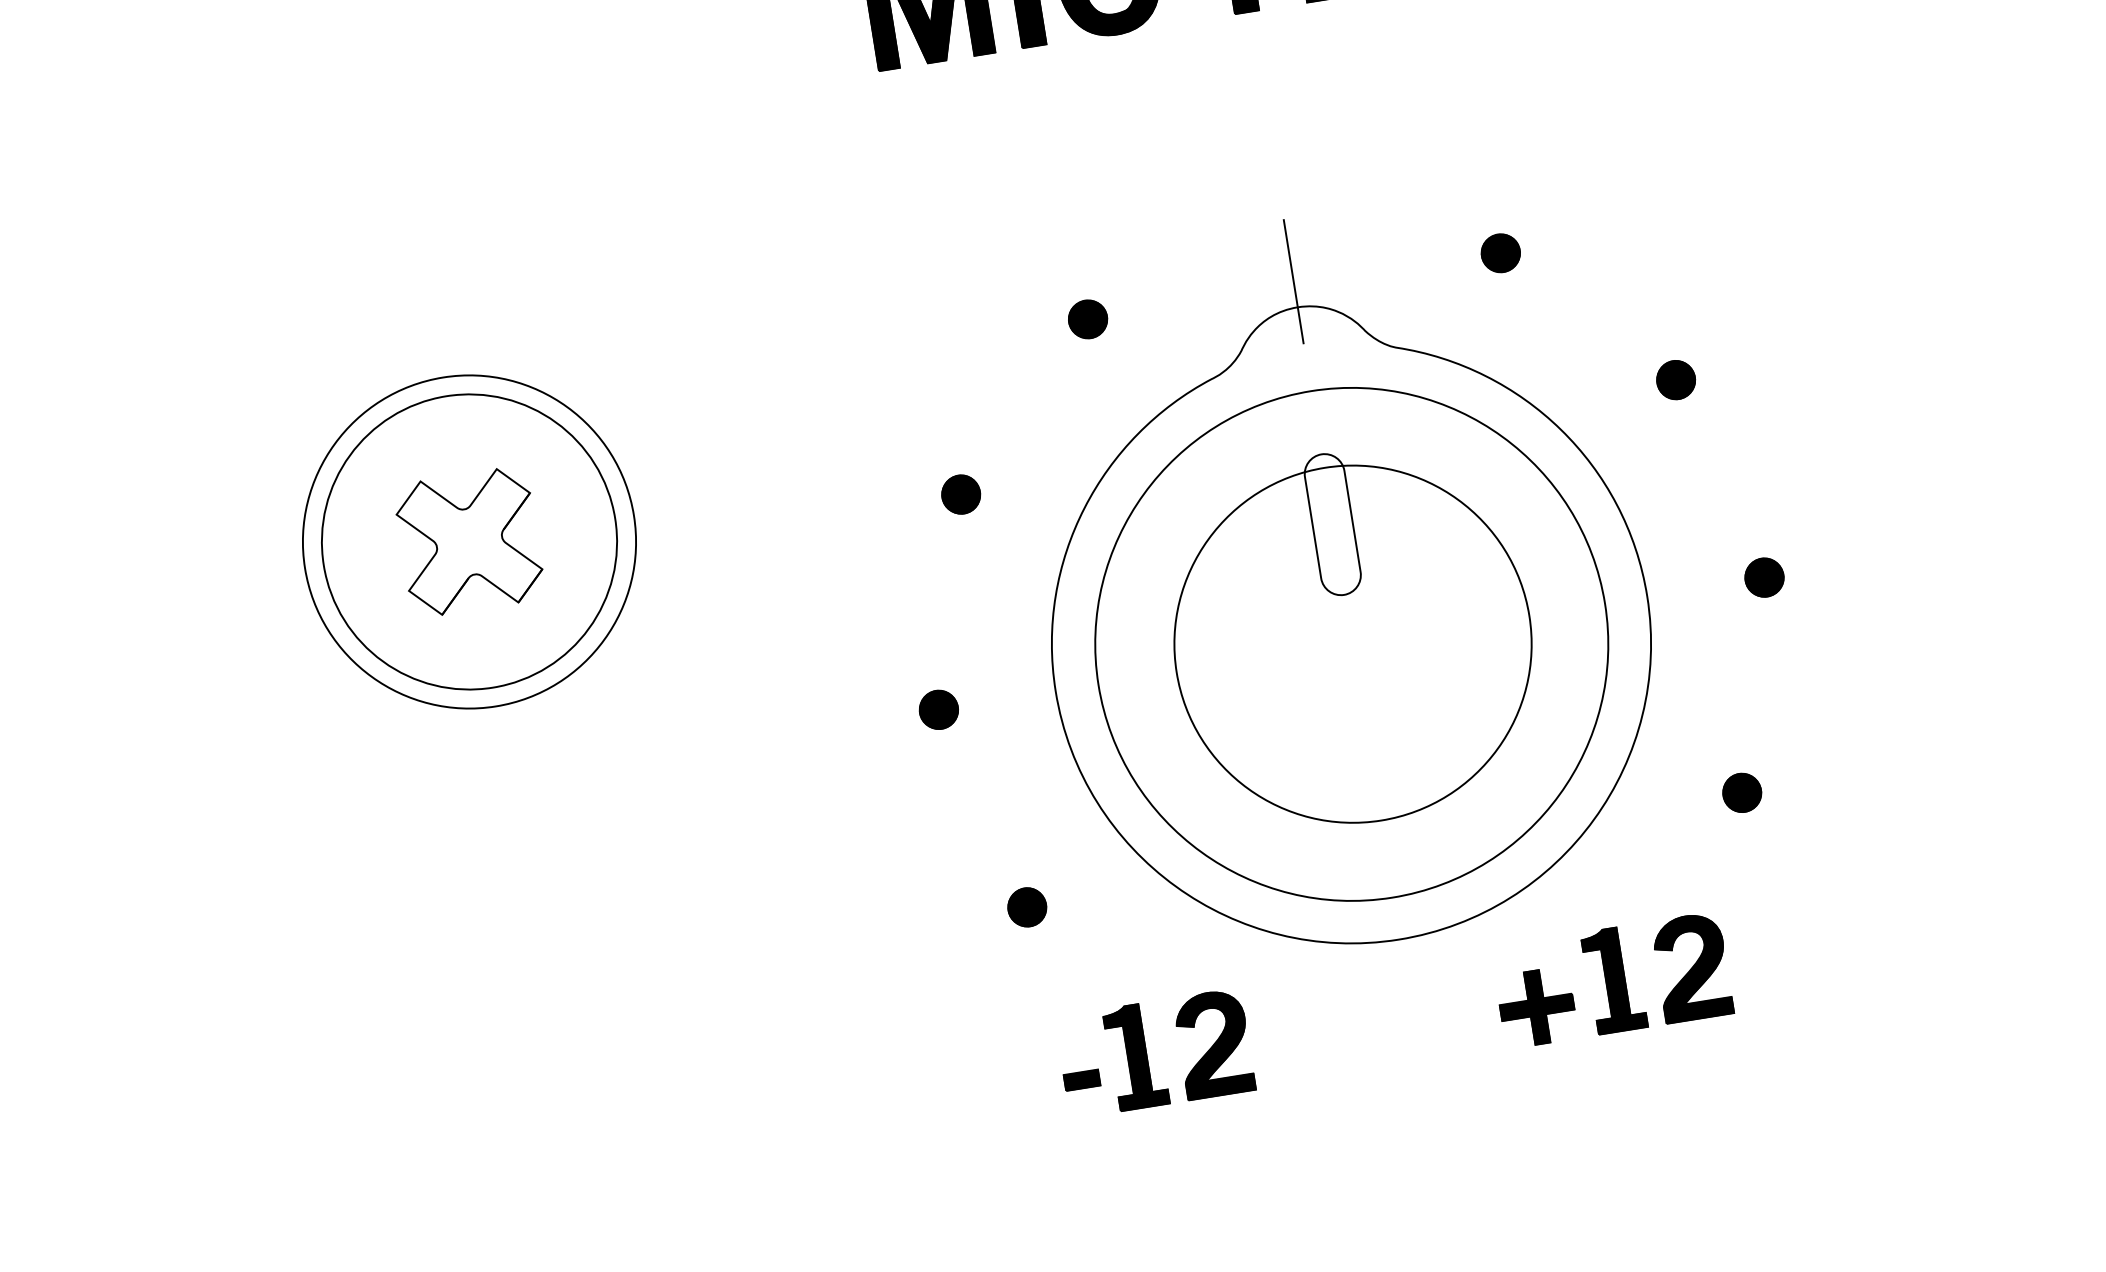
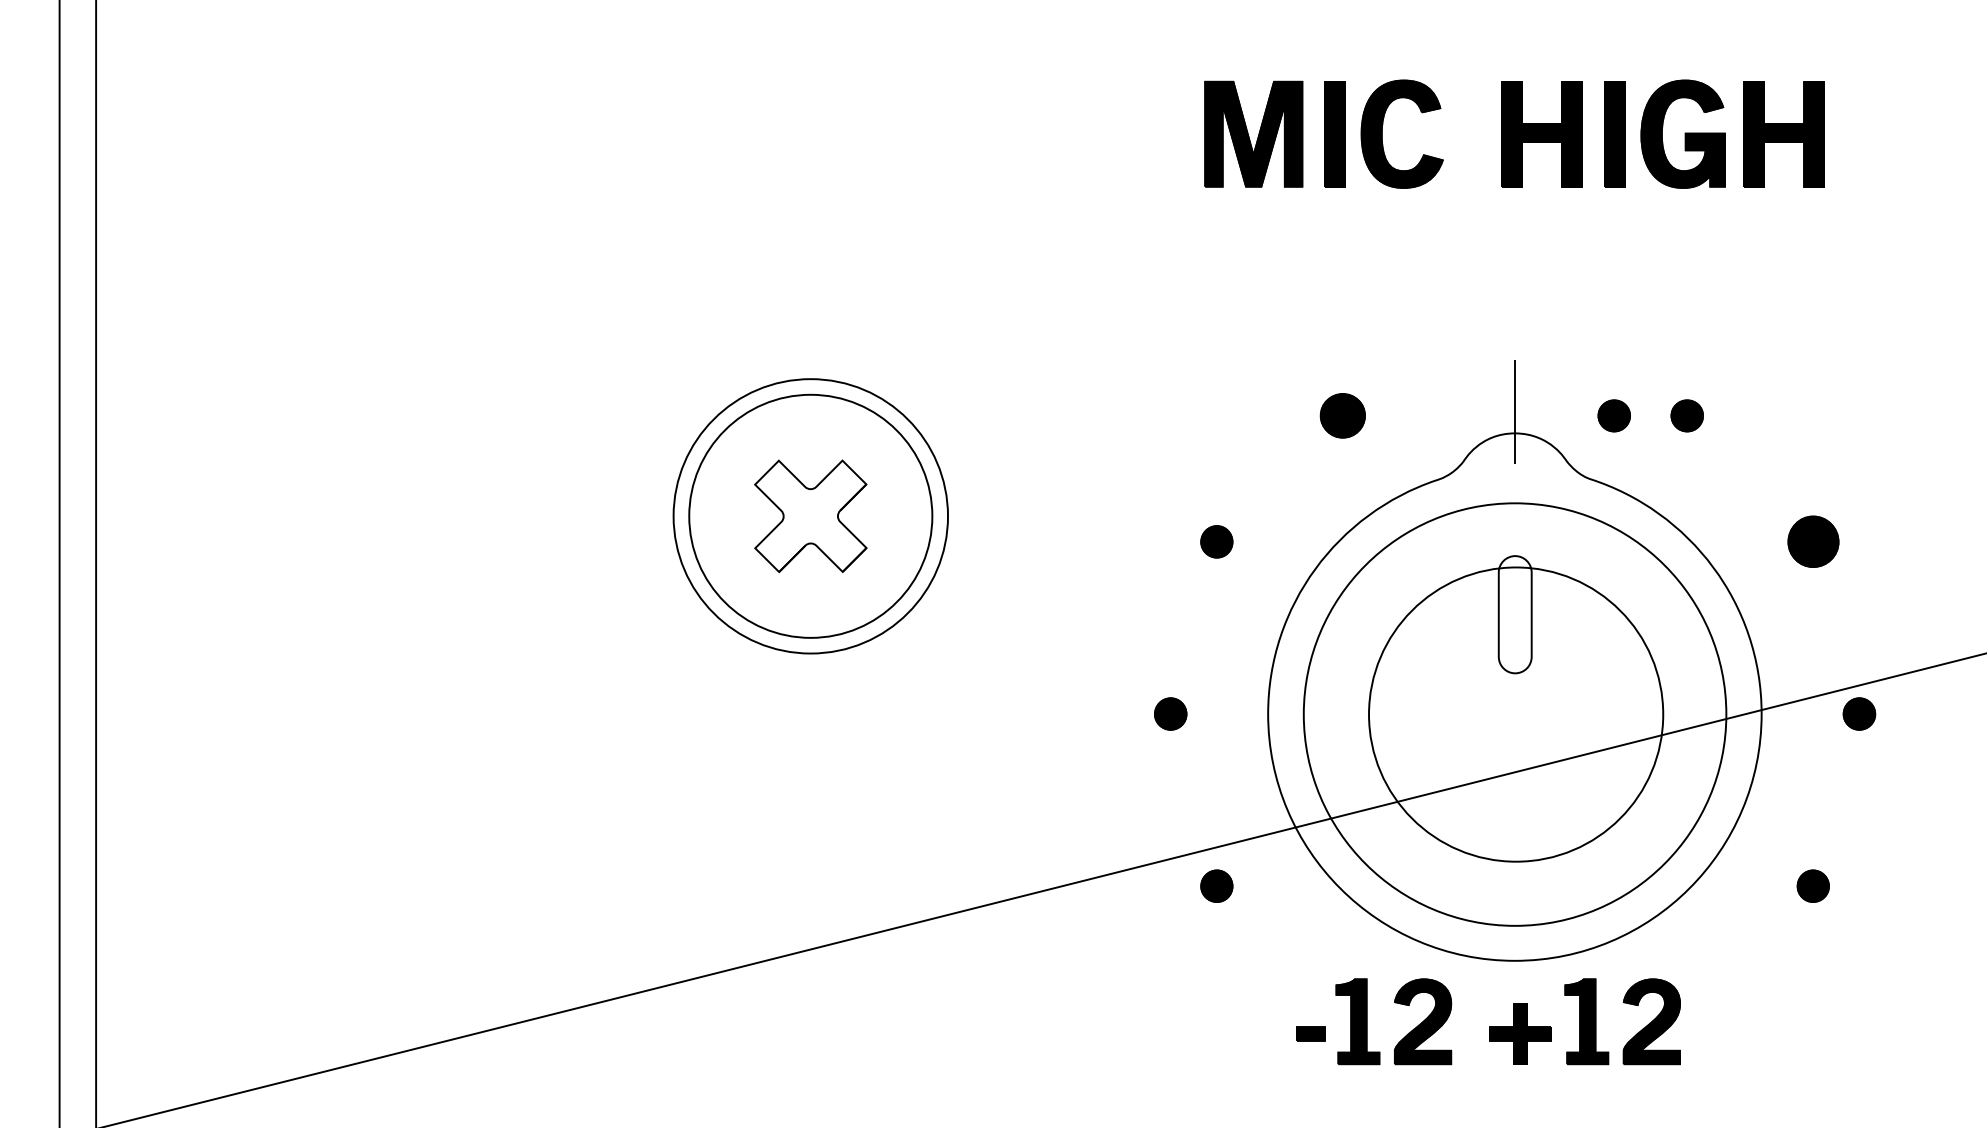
part: (1412, 266) -> (1613, 415), added
part: (1087, 319) -> (1342, 415), size x1.4
part: (1675, 379) -> (1812, 541), size x1.6
part: (1611, 980) -> (1584, 1021), moved
part: (1147, 1054) -> (1367, 1021), moved

